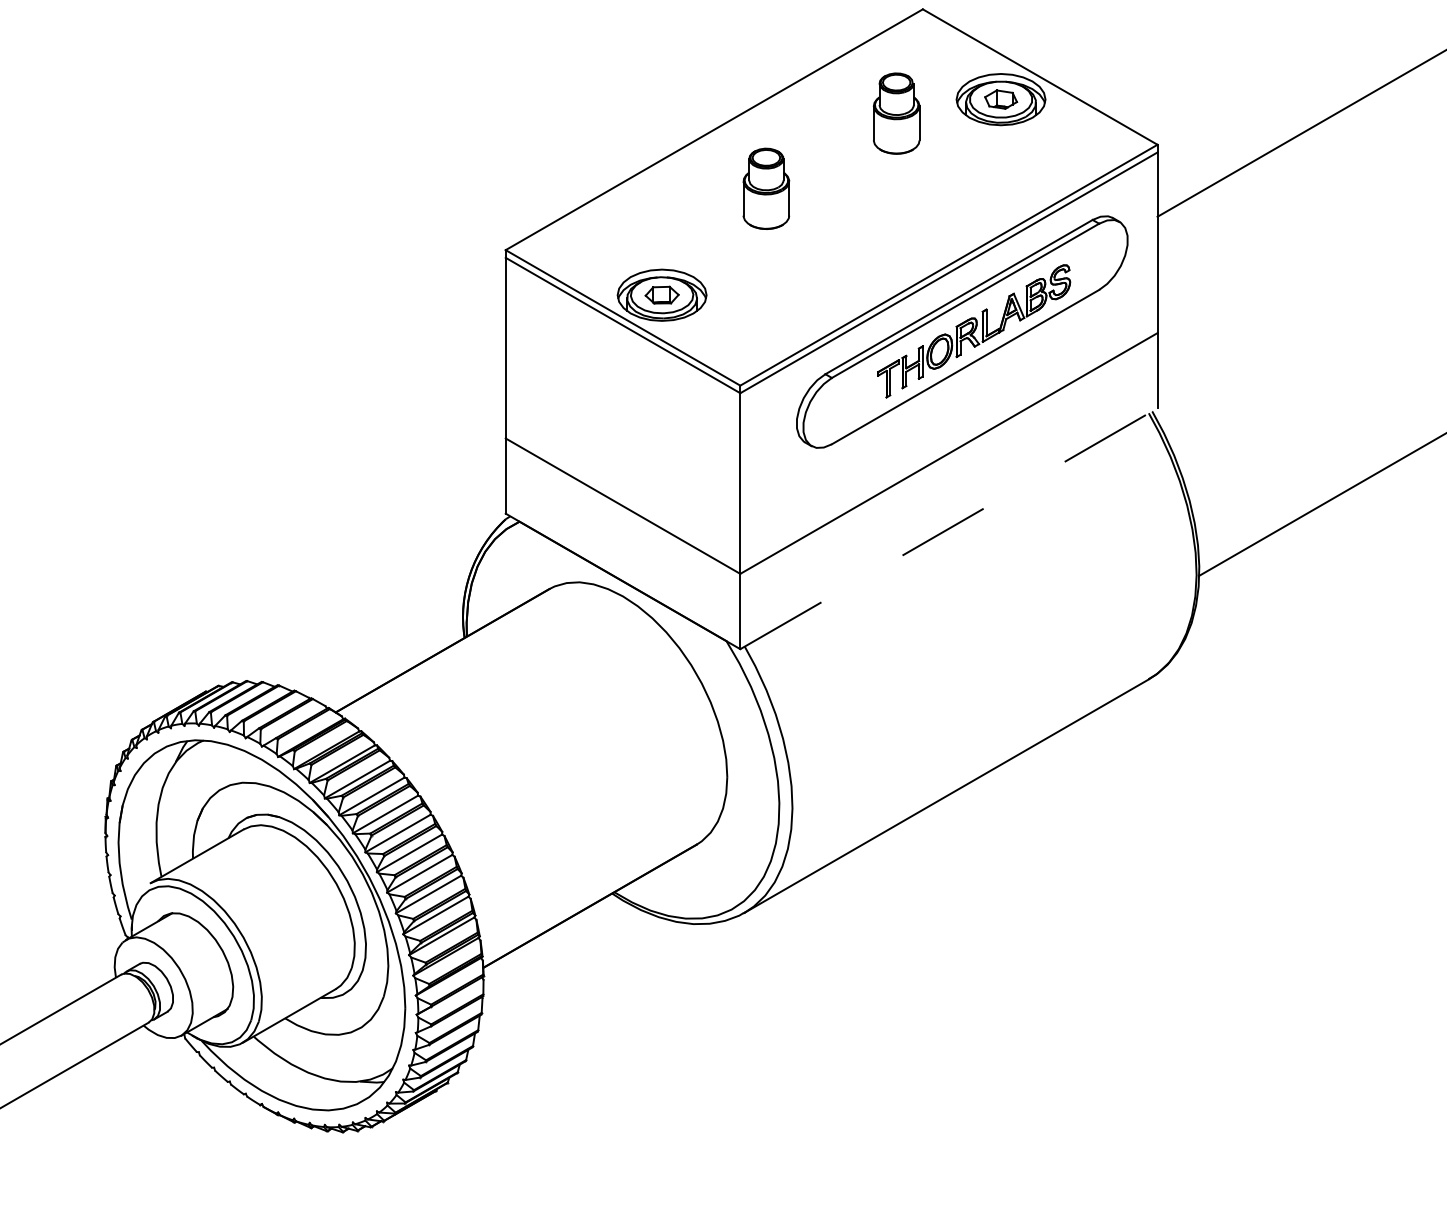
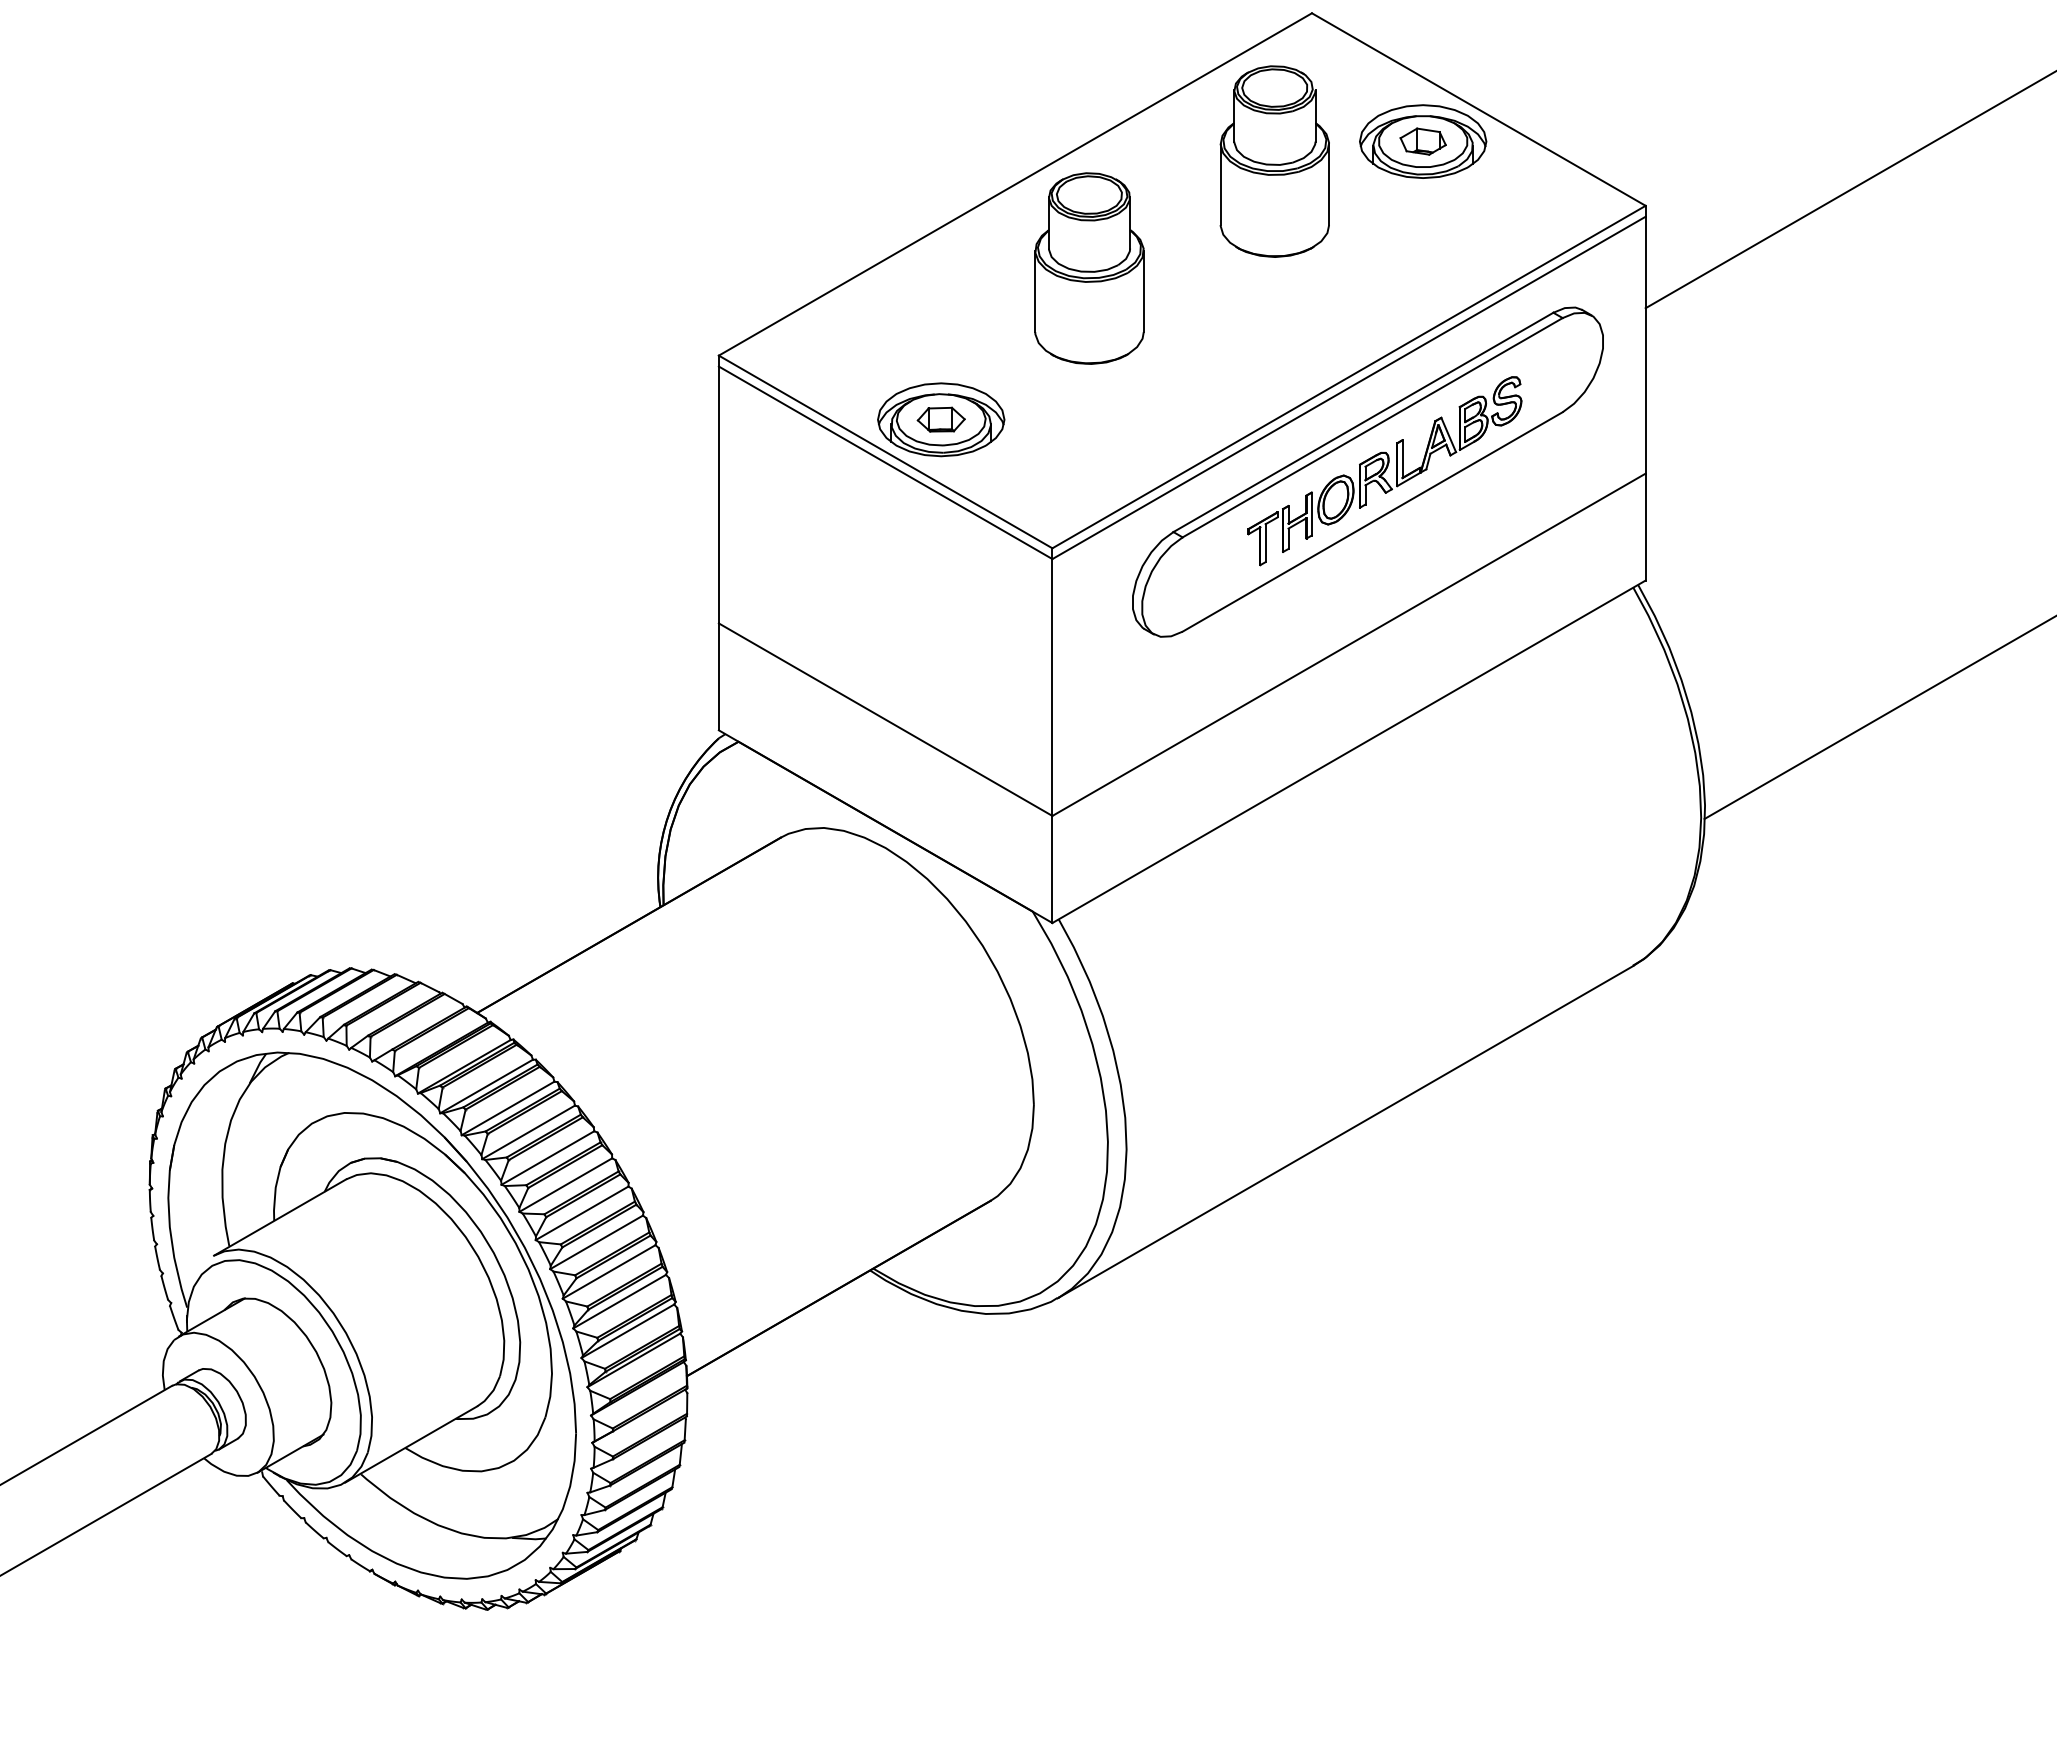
part: (896, 113) -> (1274, 161), size x1.67
part: (766, 188) -> (1089, 268), size x1.67
line: (949, 528) -> (1349, 751), dashed -> solid

